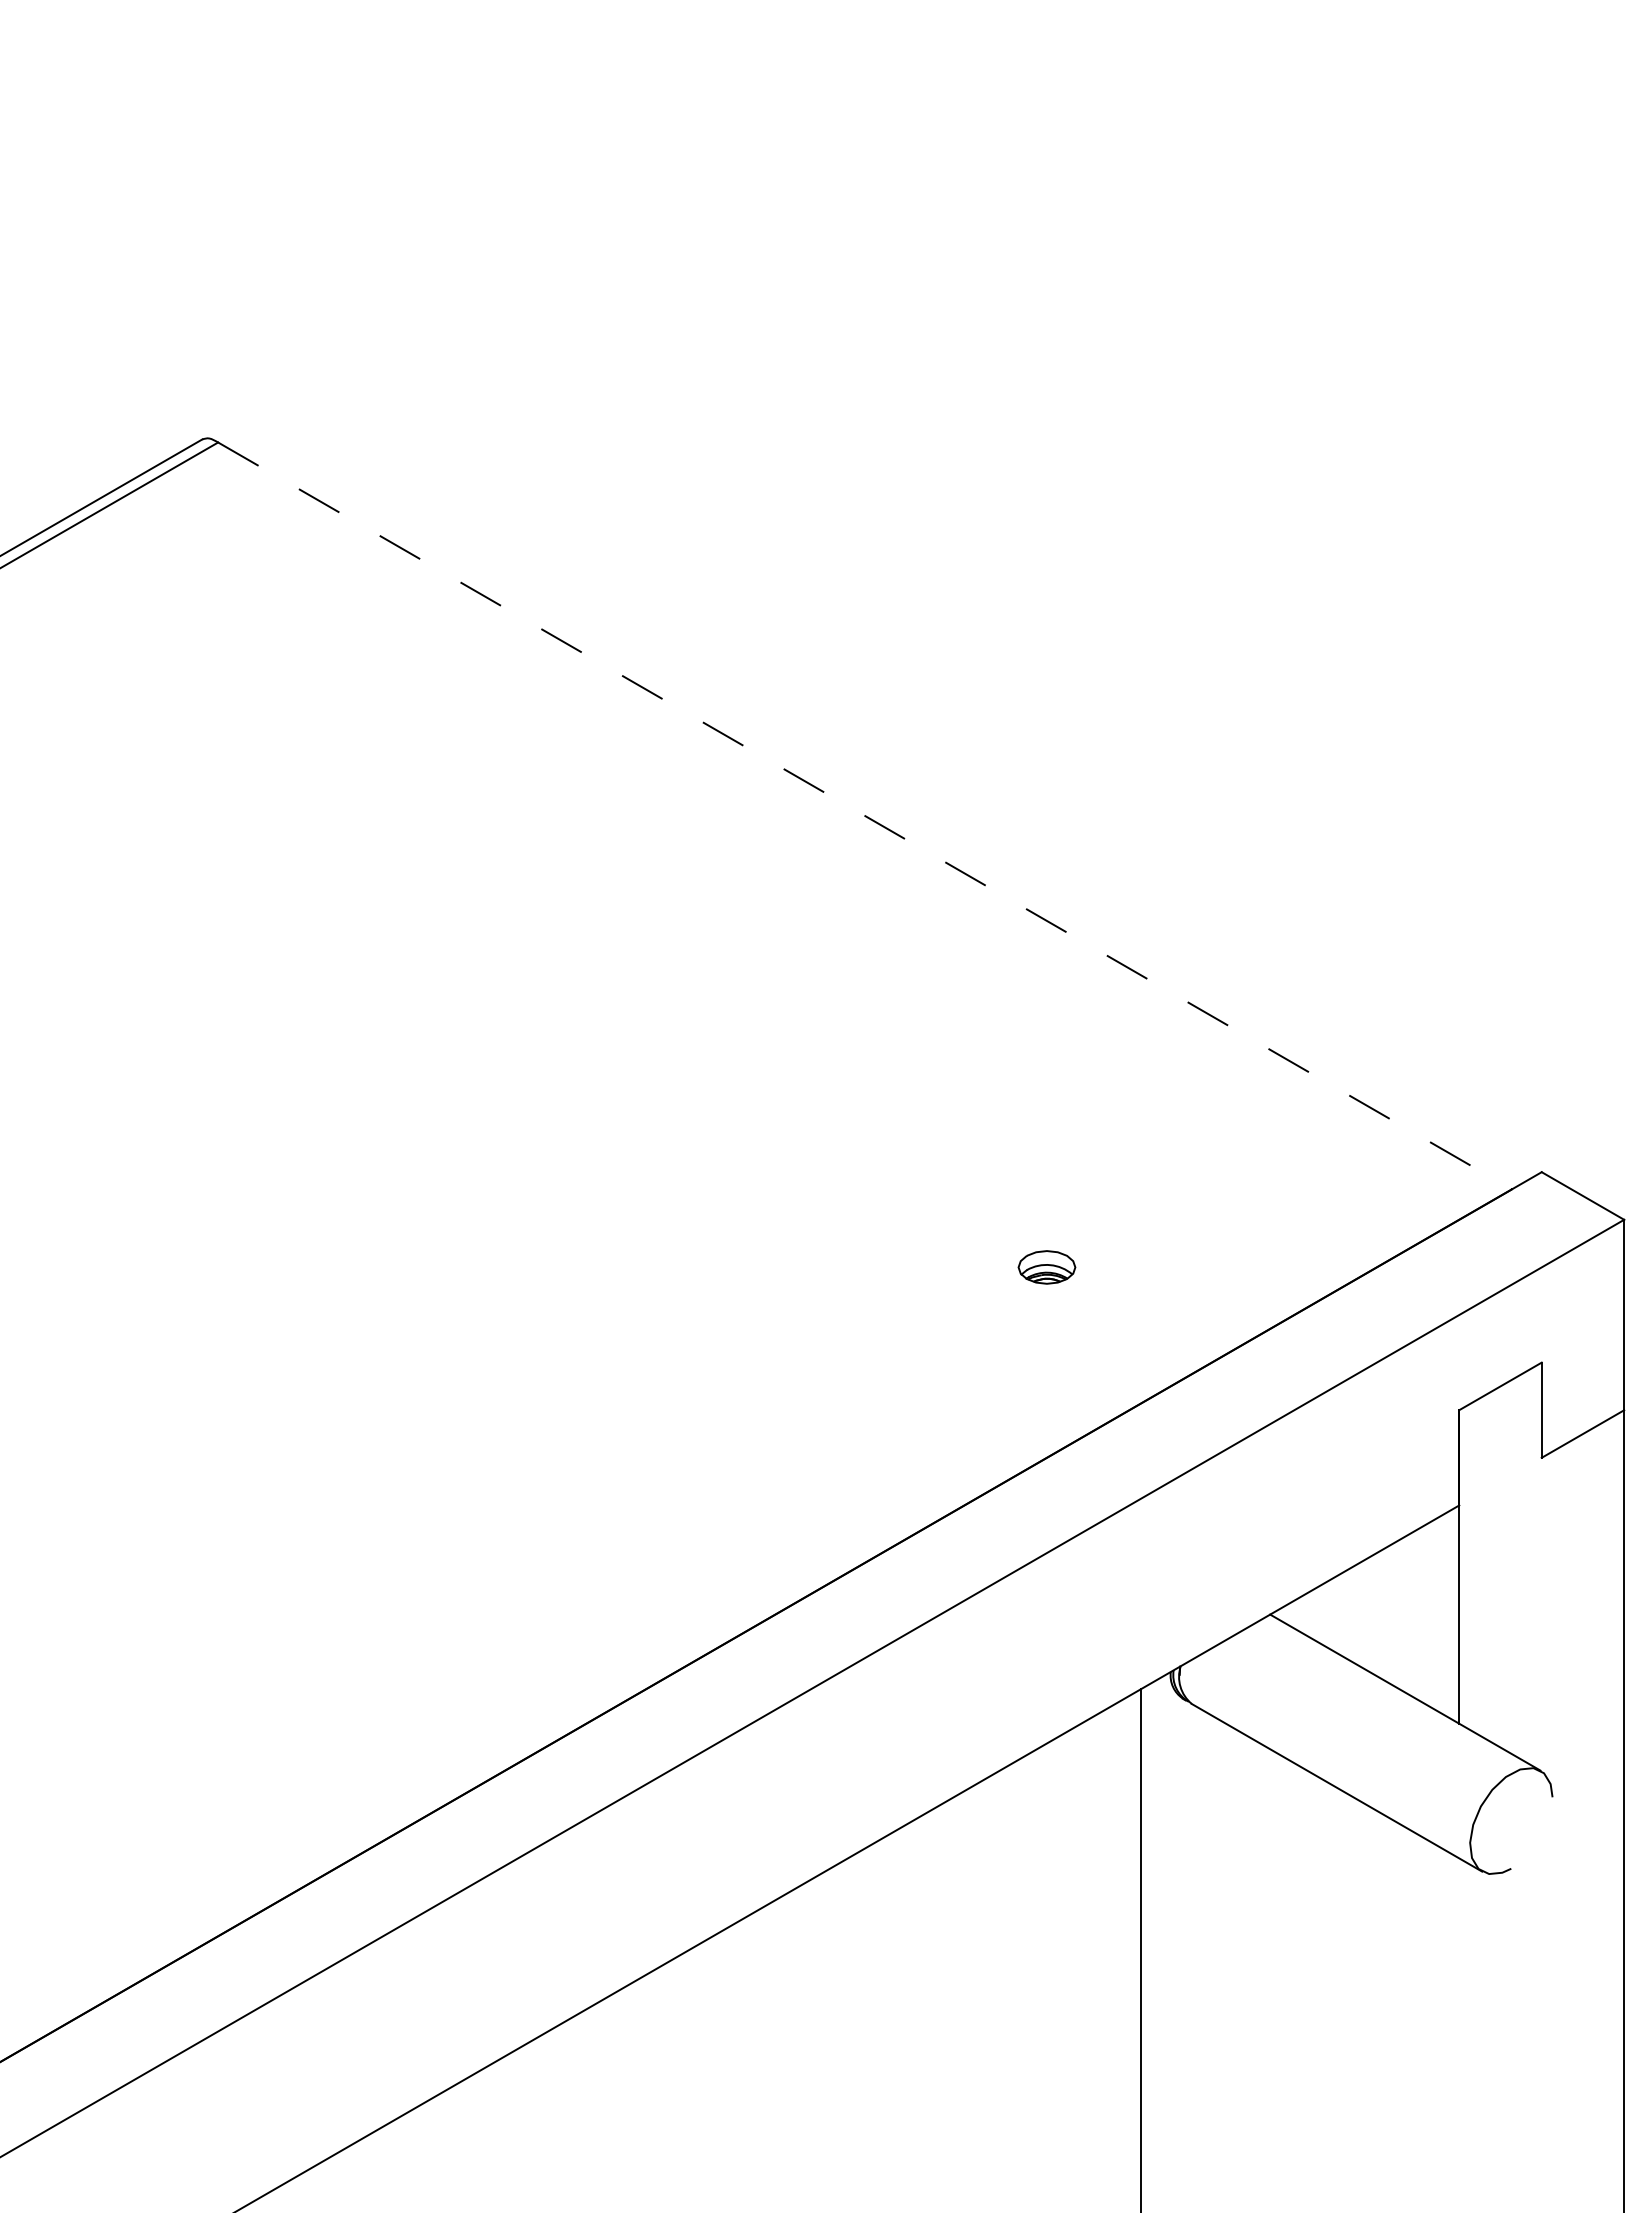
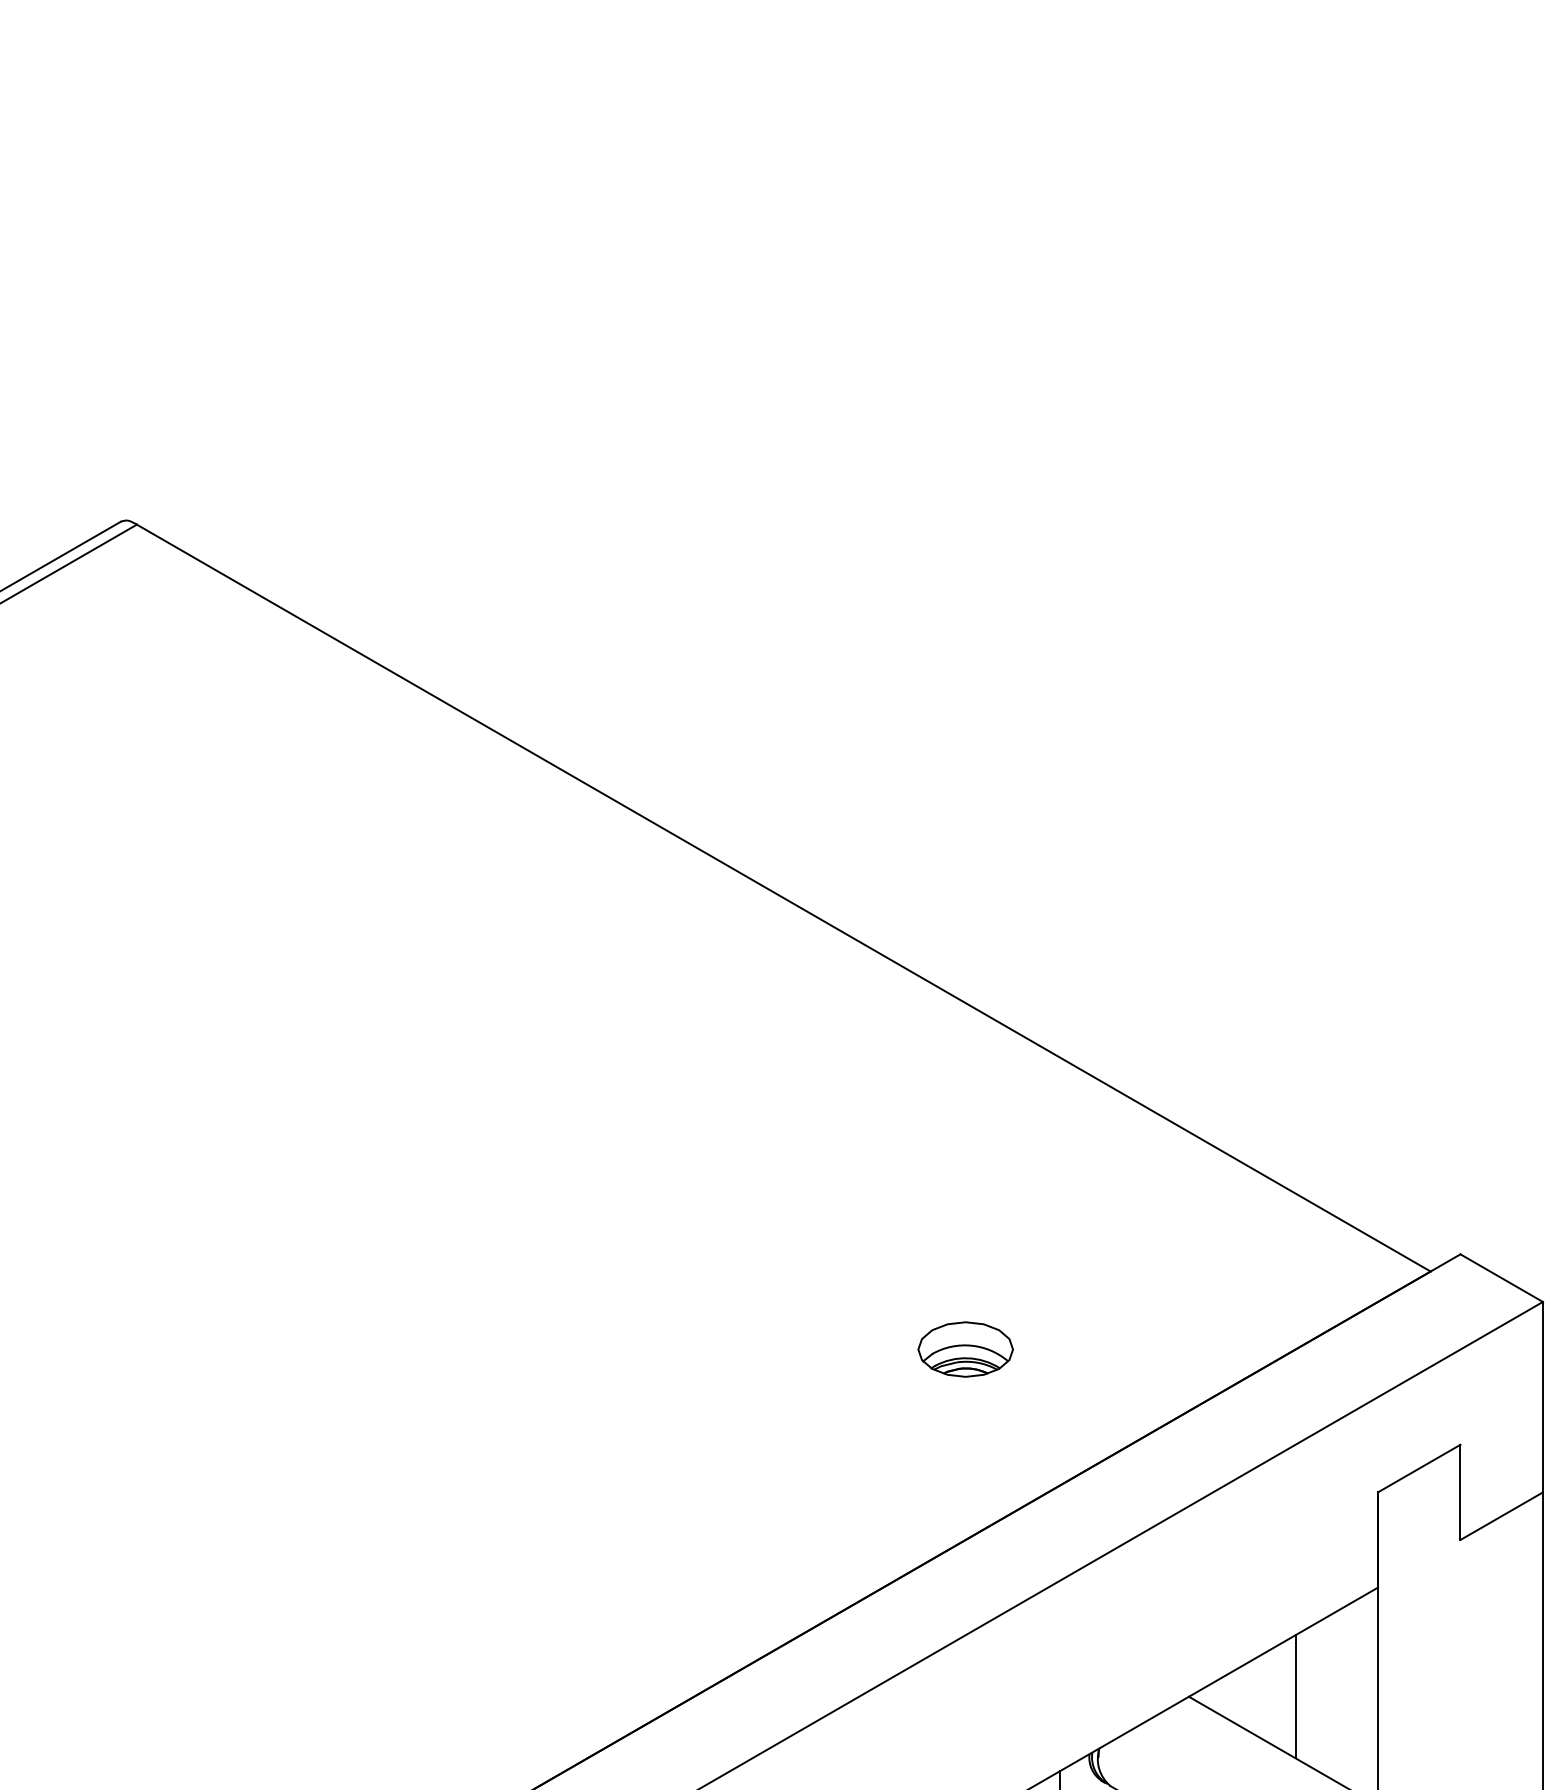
line: (865, 815) -> (784, 897), dashed -> solid
part: (1046, 1267) -> (965, 1349), size x1.67
line: (1376, 1614) -> (1295, 1696), added

